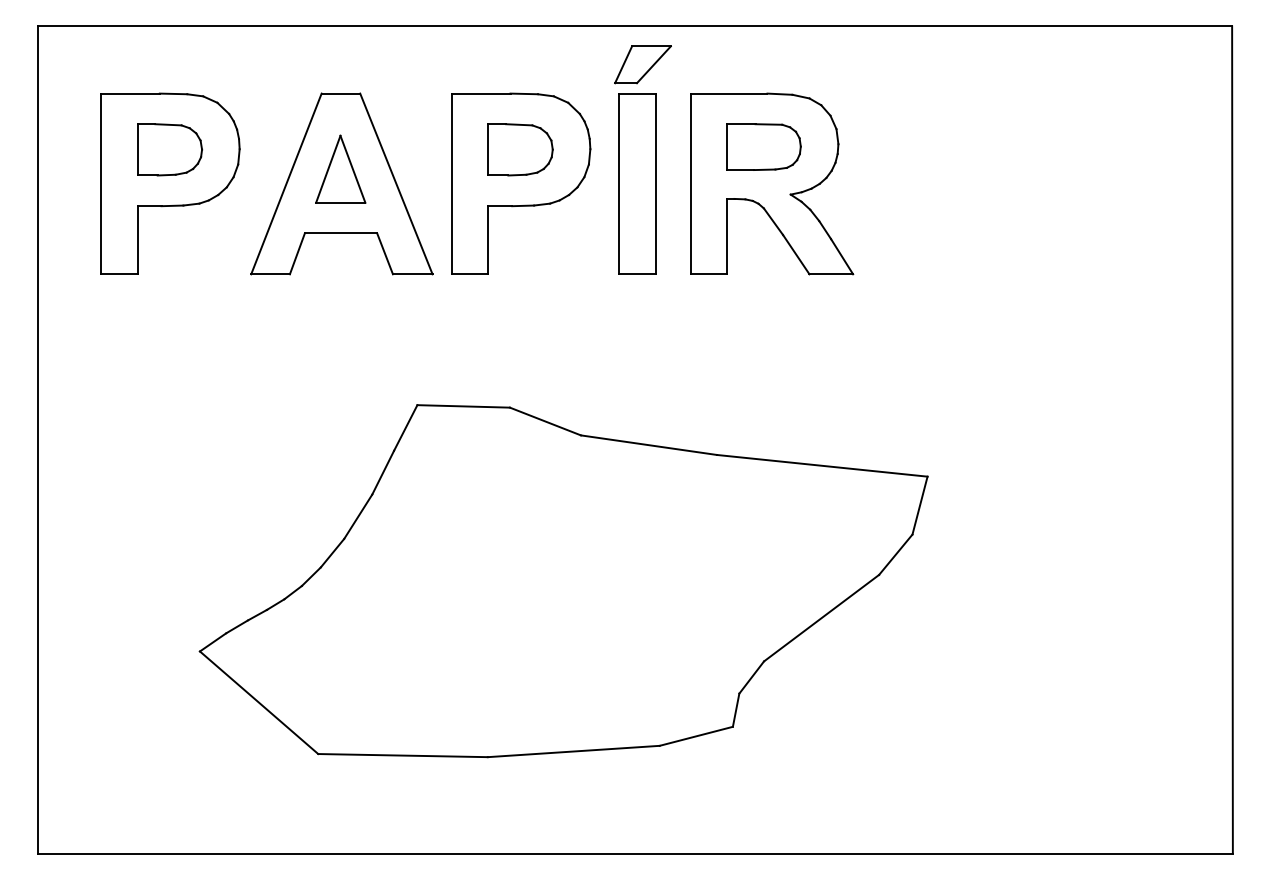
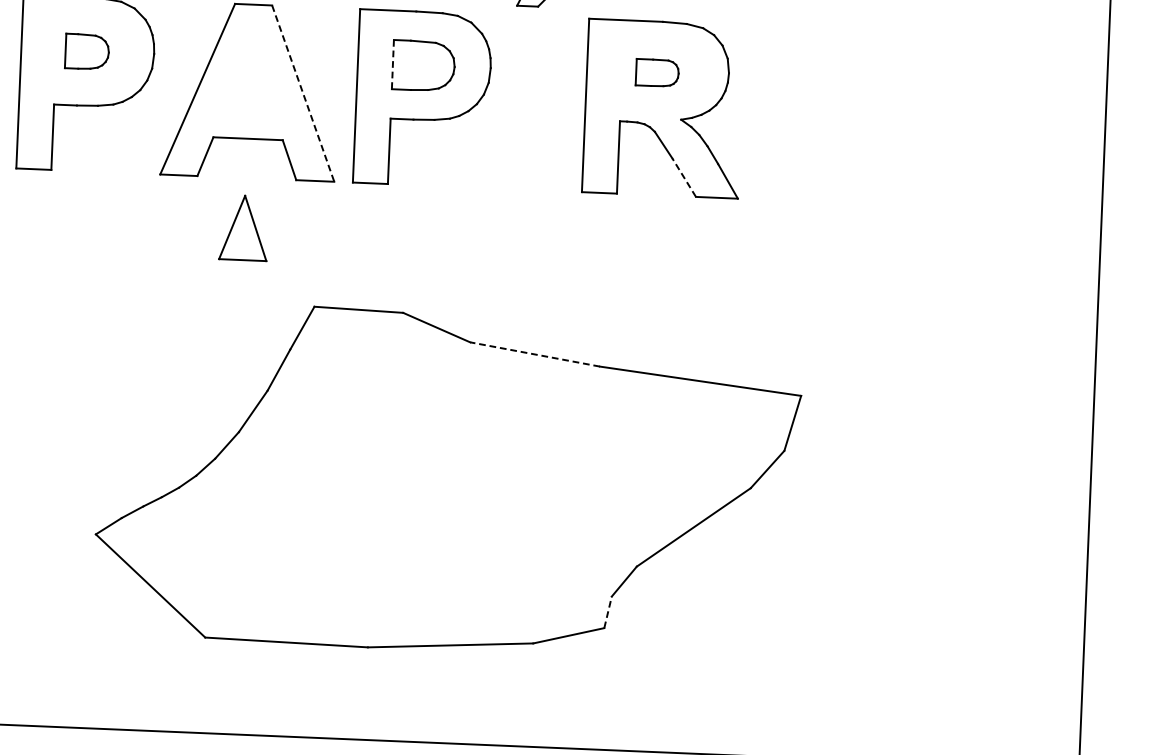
part: (763, 146) -> (657, 72), size x0.6
part: (169, 149) -> (86, 51), size x0.7
line: (488, 149) -> (392, 64), solid -> dashed
part: (340, 168) -> (243, 227), moved
part: (637, 183) -> (534, 102), removed
line: (396, 184) -> (303, 94), solid -> dashed
line: (796, 254) -> (684, 177), solid -> dashed
line: (649, 445) -> (535, 354), solid -> dashed
line: (736, 710) -> (608, 612), solid -> dashed

